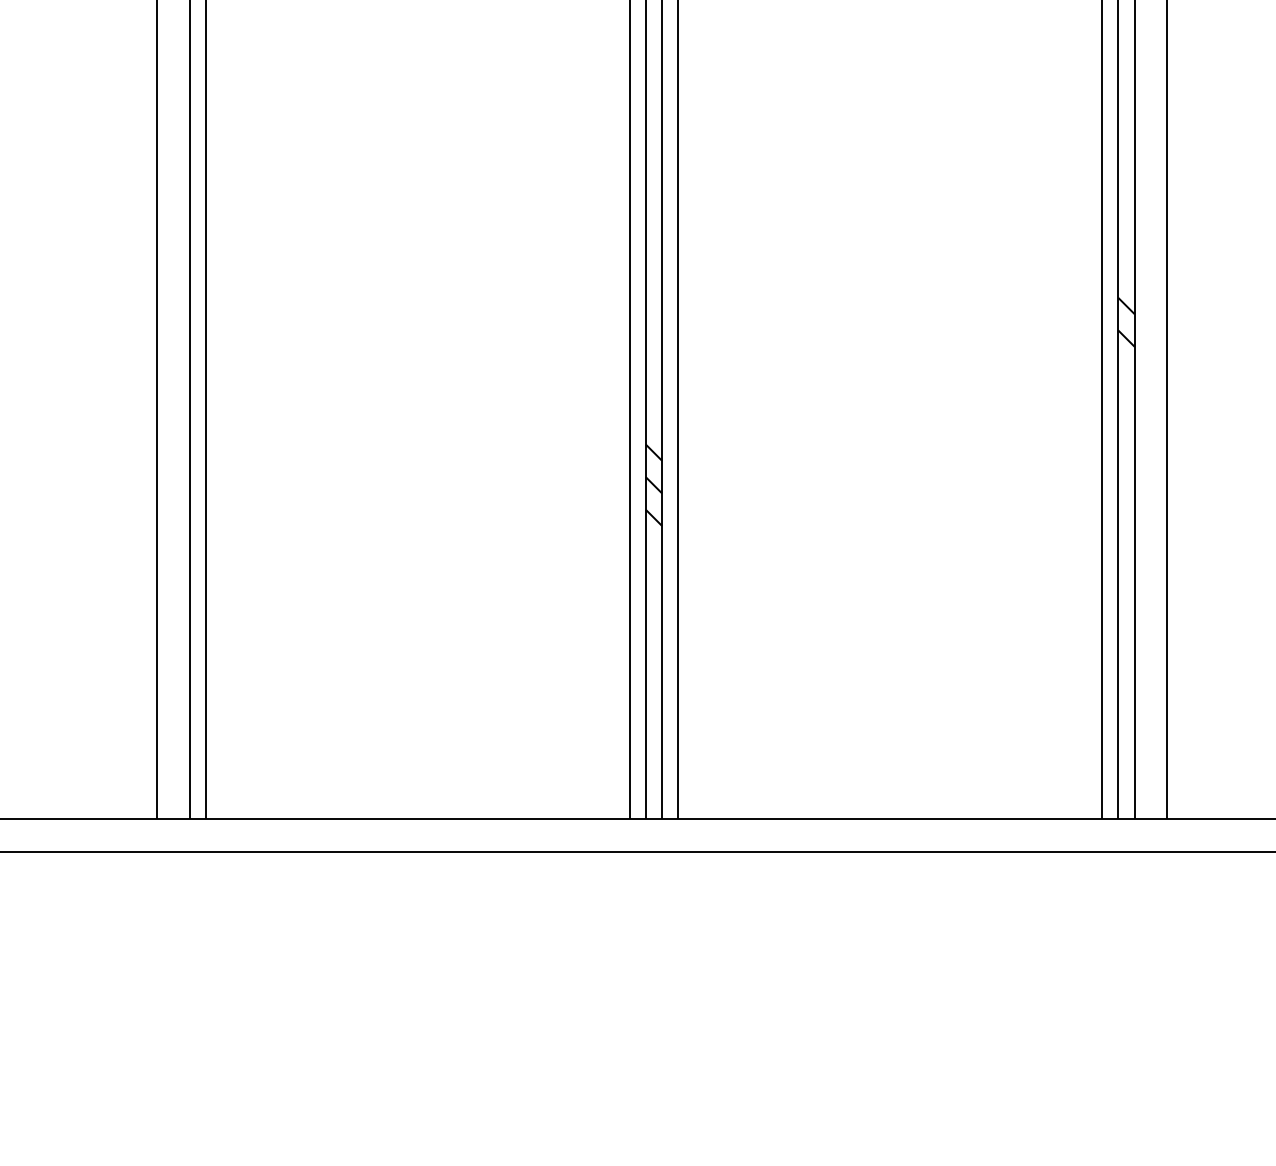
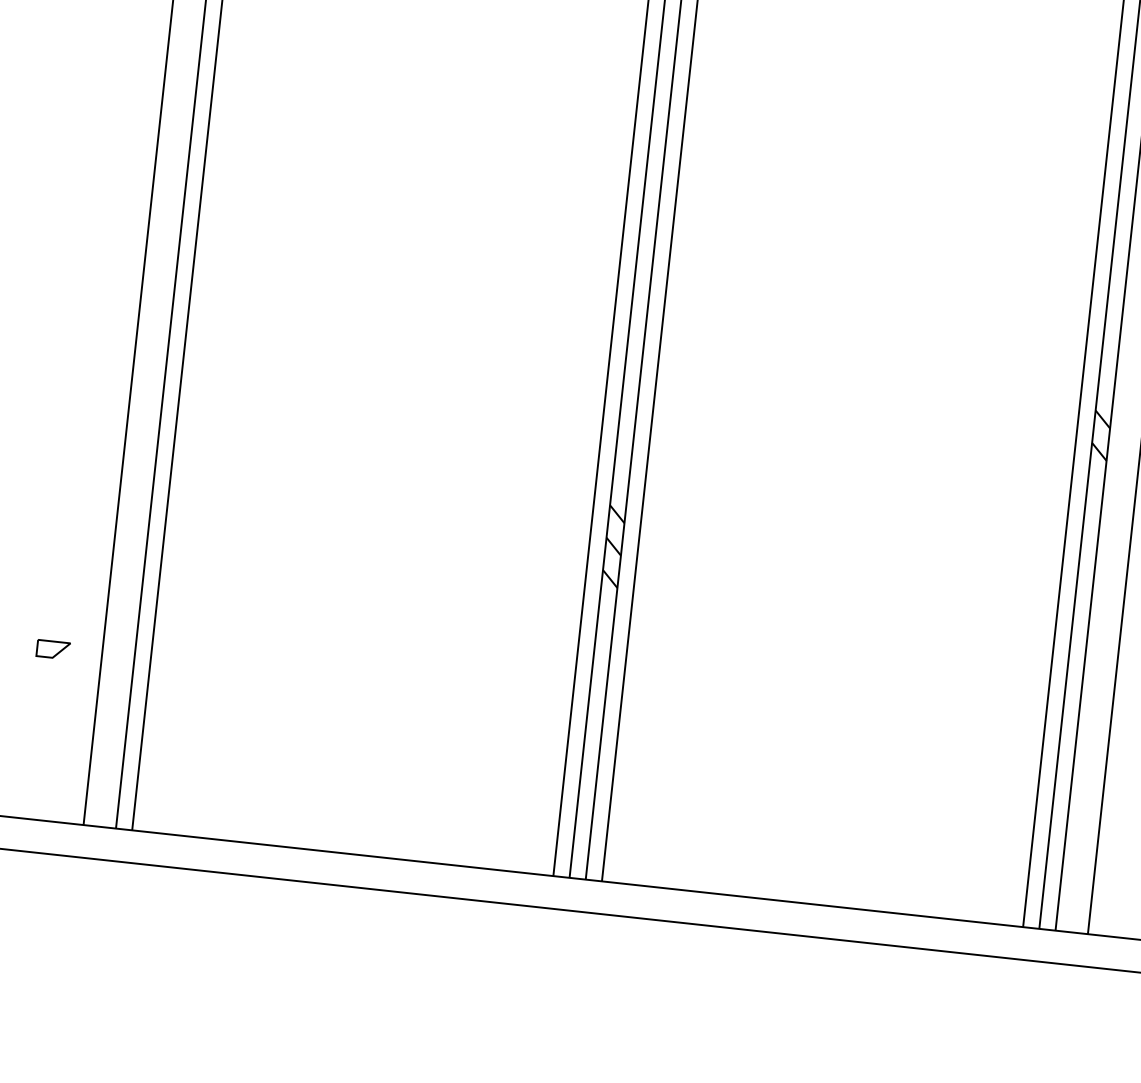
part: (107, 648) -> (52, 649), added

